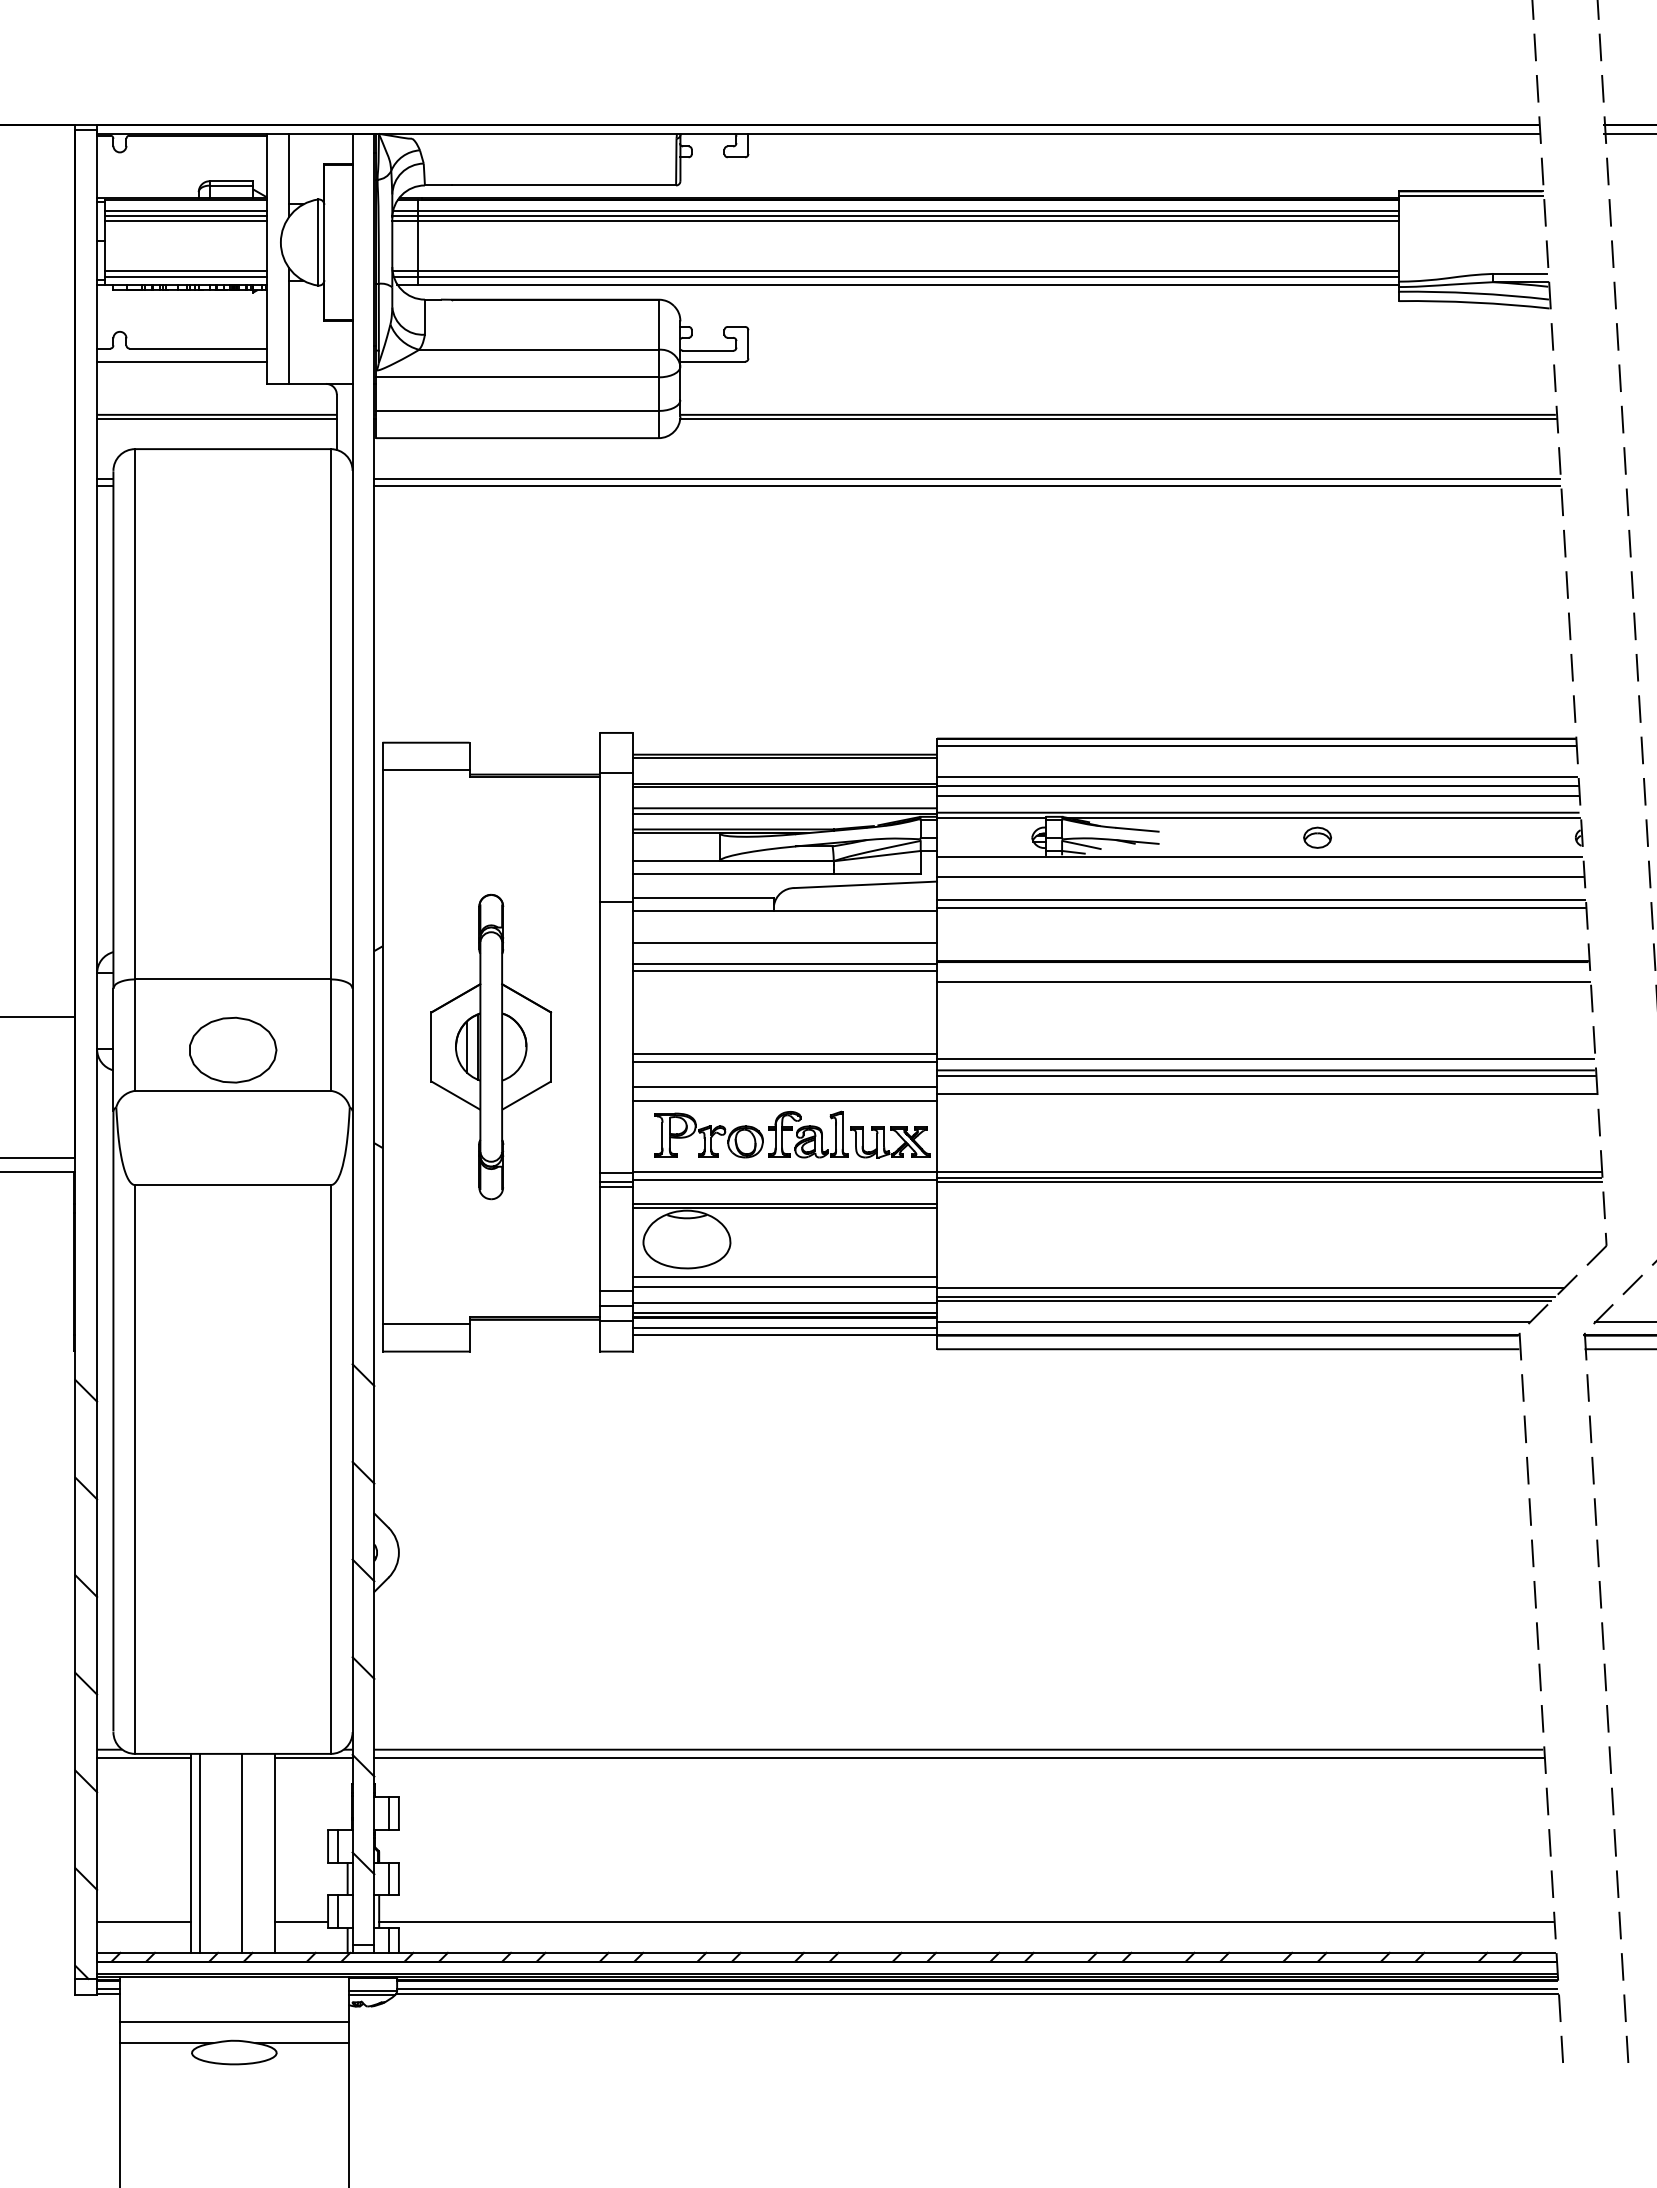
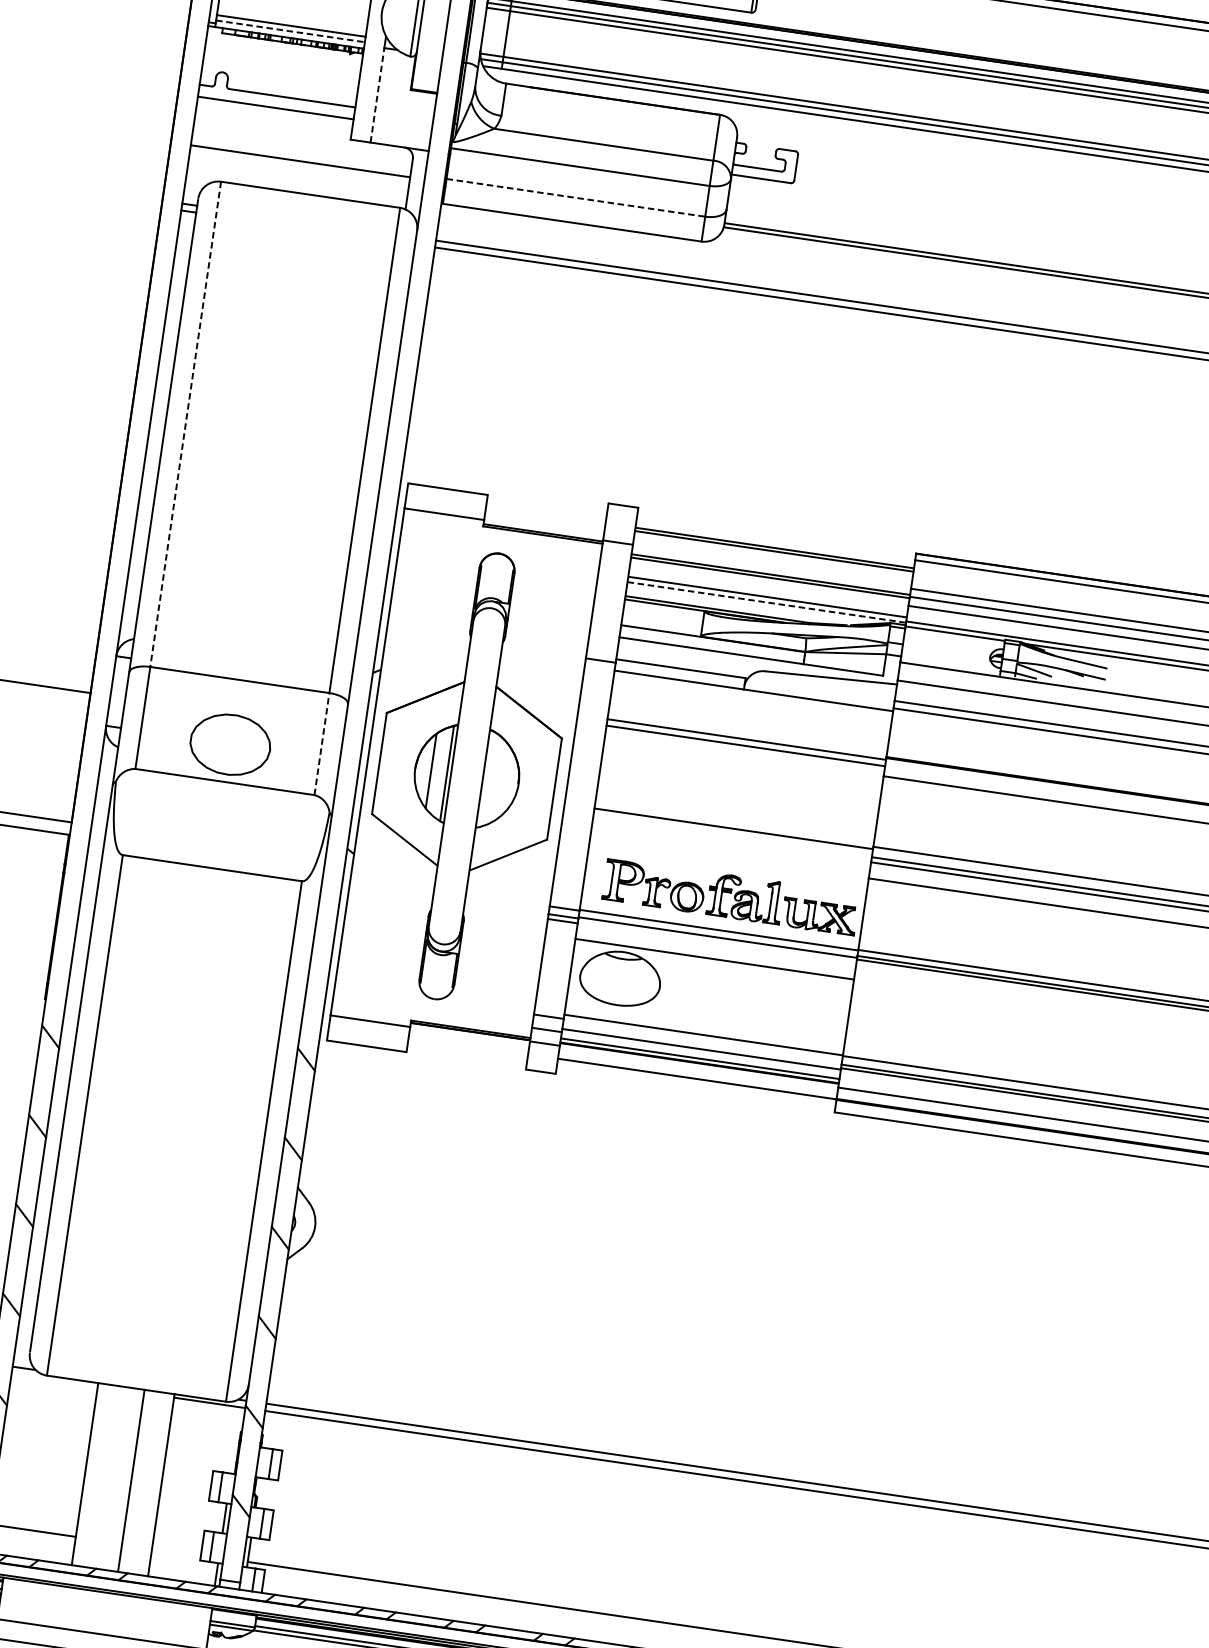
line: (186, 277) -> (290, 31), solid -> dashed
line: (289, 332) -> (377, 95), solid -> dashed
line: (517, 410) -> (576, 197), solid -> dashed
line: (216, 419) -> (299, 165), removed
line: (135, 714) -> (185, 424), solid -> dashed
line: (785, 814) -> (767, 602), solid -> dashed
line: (784, 943) -> (749, 720), removed
line: (330, 1035) -> (321, 744), solid -> dashed
part: (491, 1046) -> (467, 775), size x1.6
line: (784, 1054) -> (734, 822), removed
line: (784, 1086) -> (730, 851), removed
line: (784, 1100) -> (728, 864), removed
line: (784, 1207) -> (714, 962), removed
line: (784, 1277) -> (704, 1026), removed
line: (784, 1328) -> (697, 1073), removed
line: (144, 1757) -> (54, 1380), removed
line: (200, 1852) -> (93, 1474), removed
line: (301, 1921) -> (176, 1551), removed

